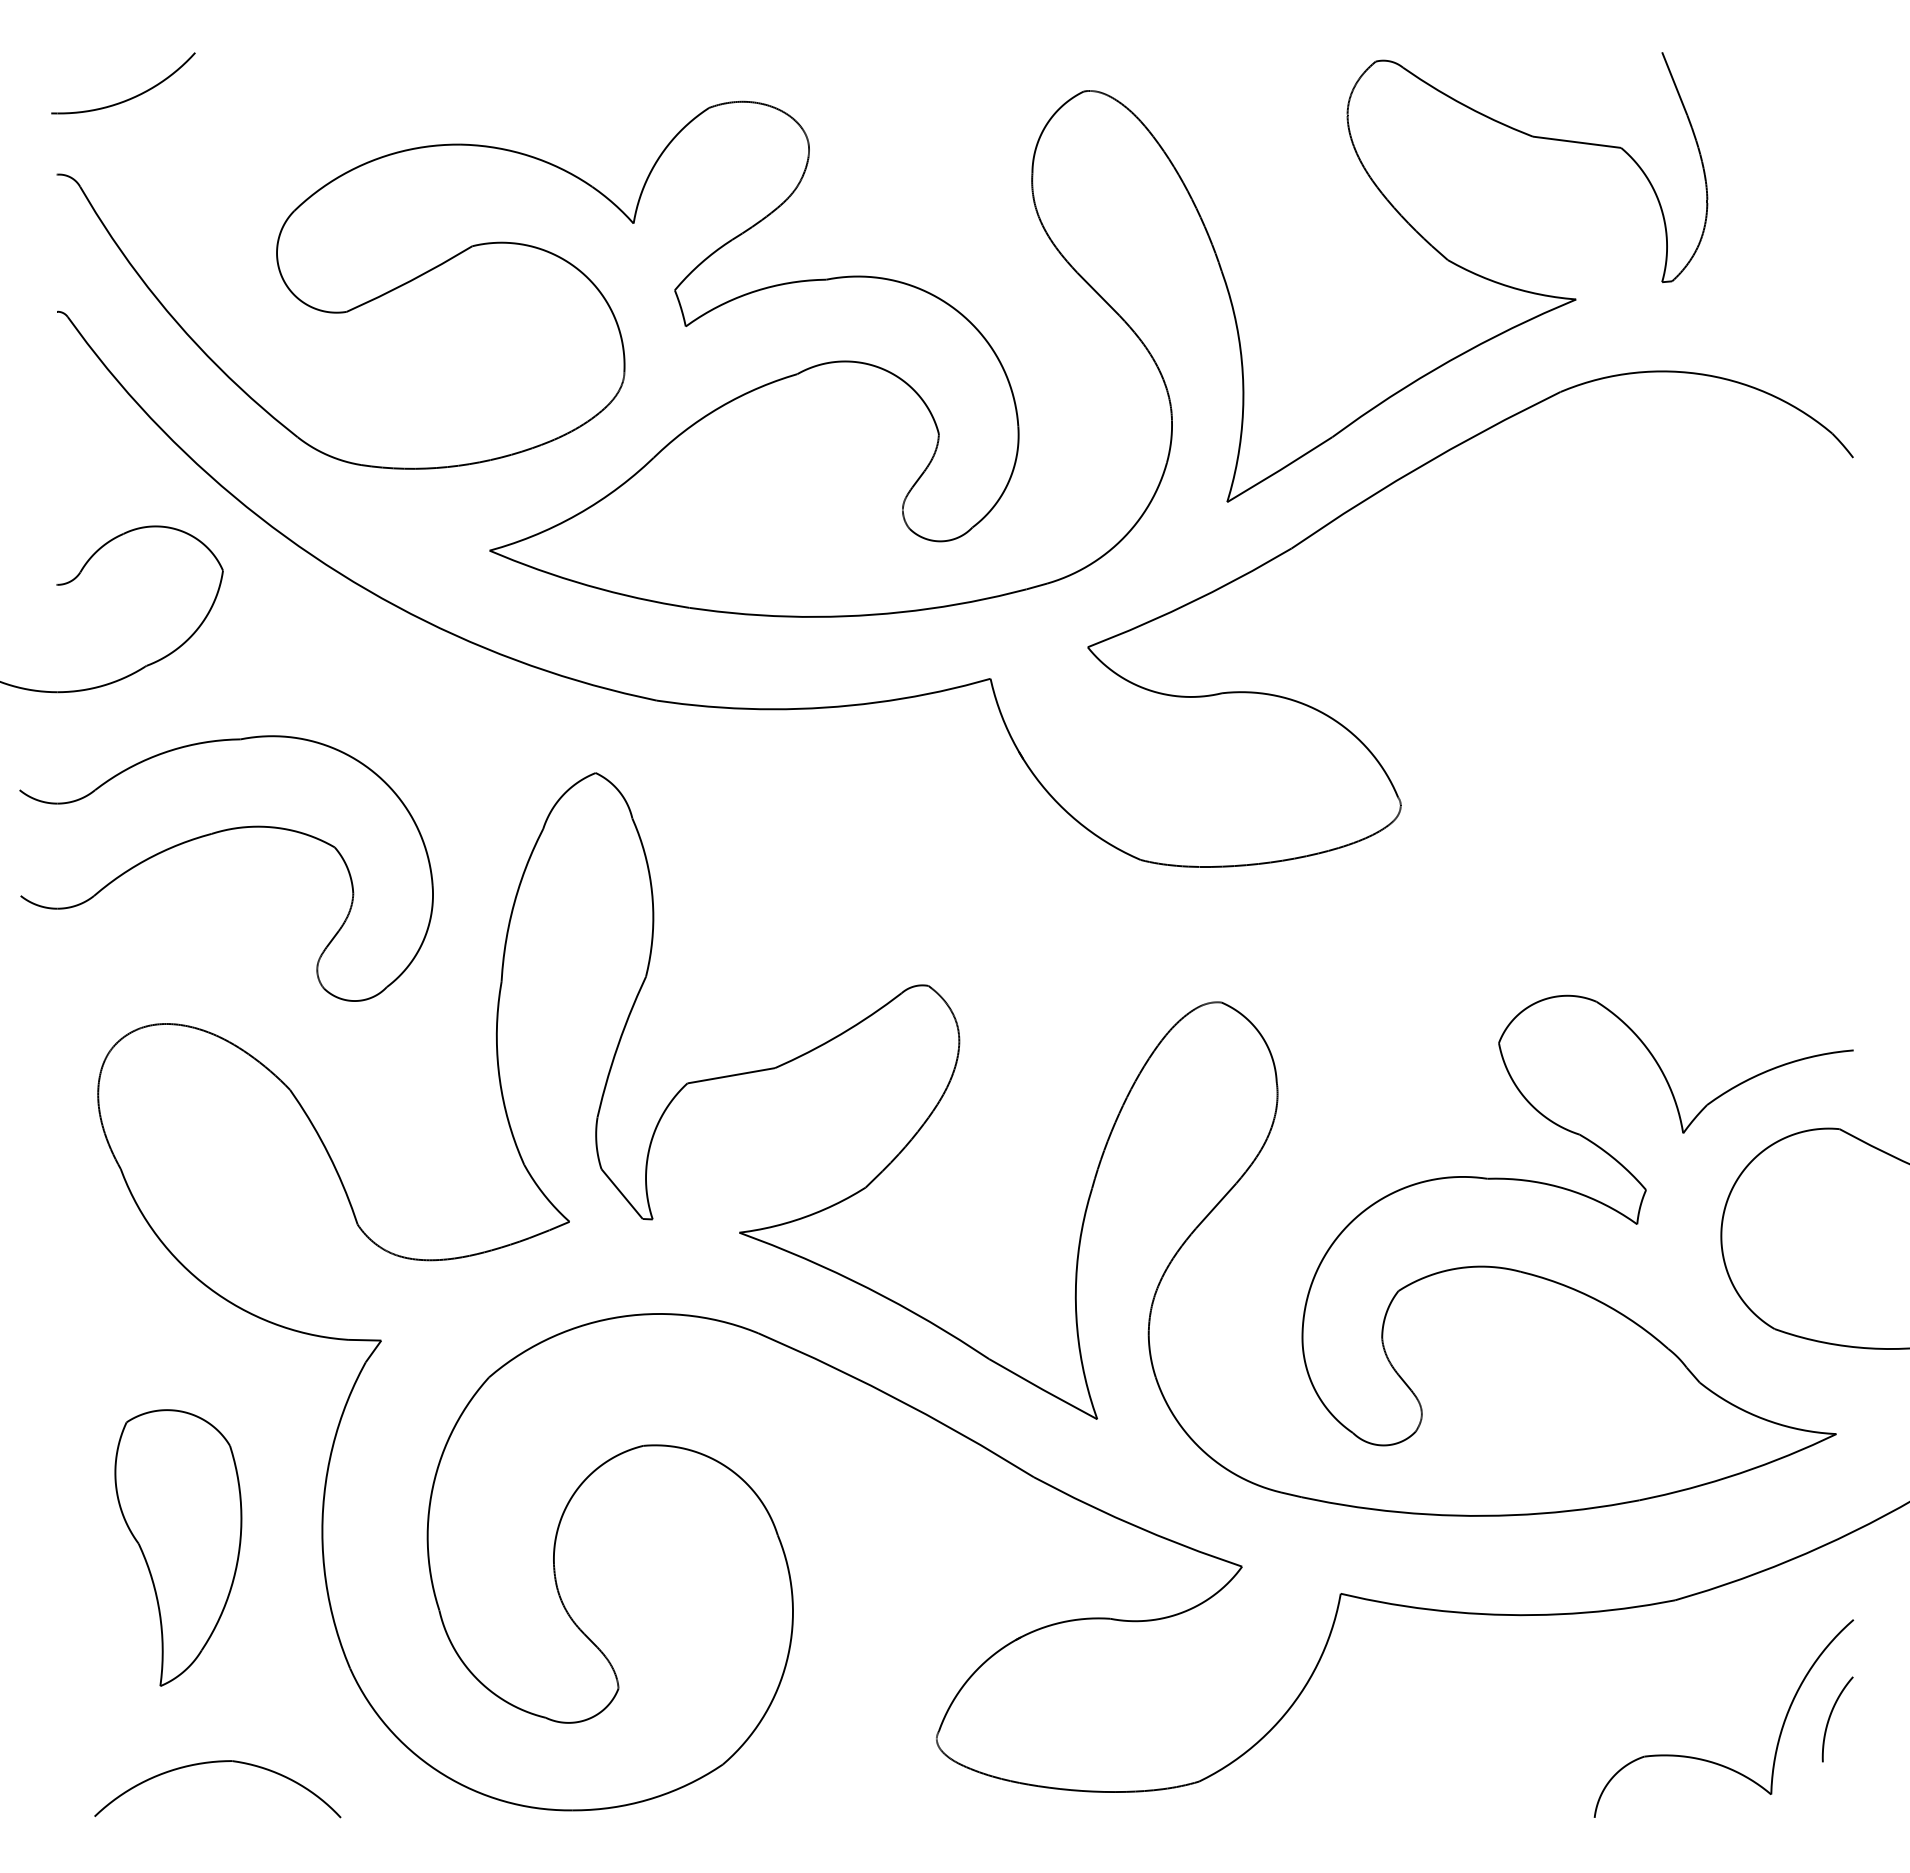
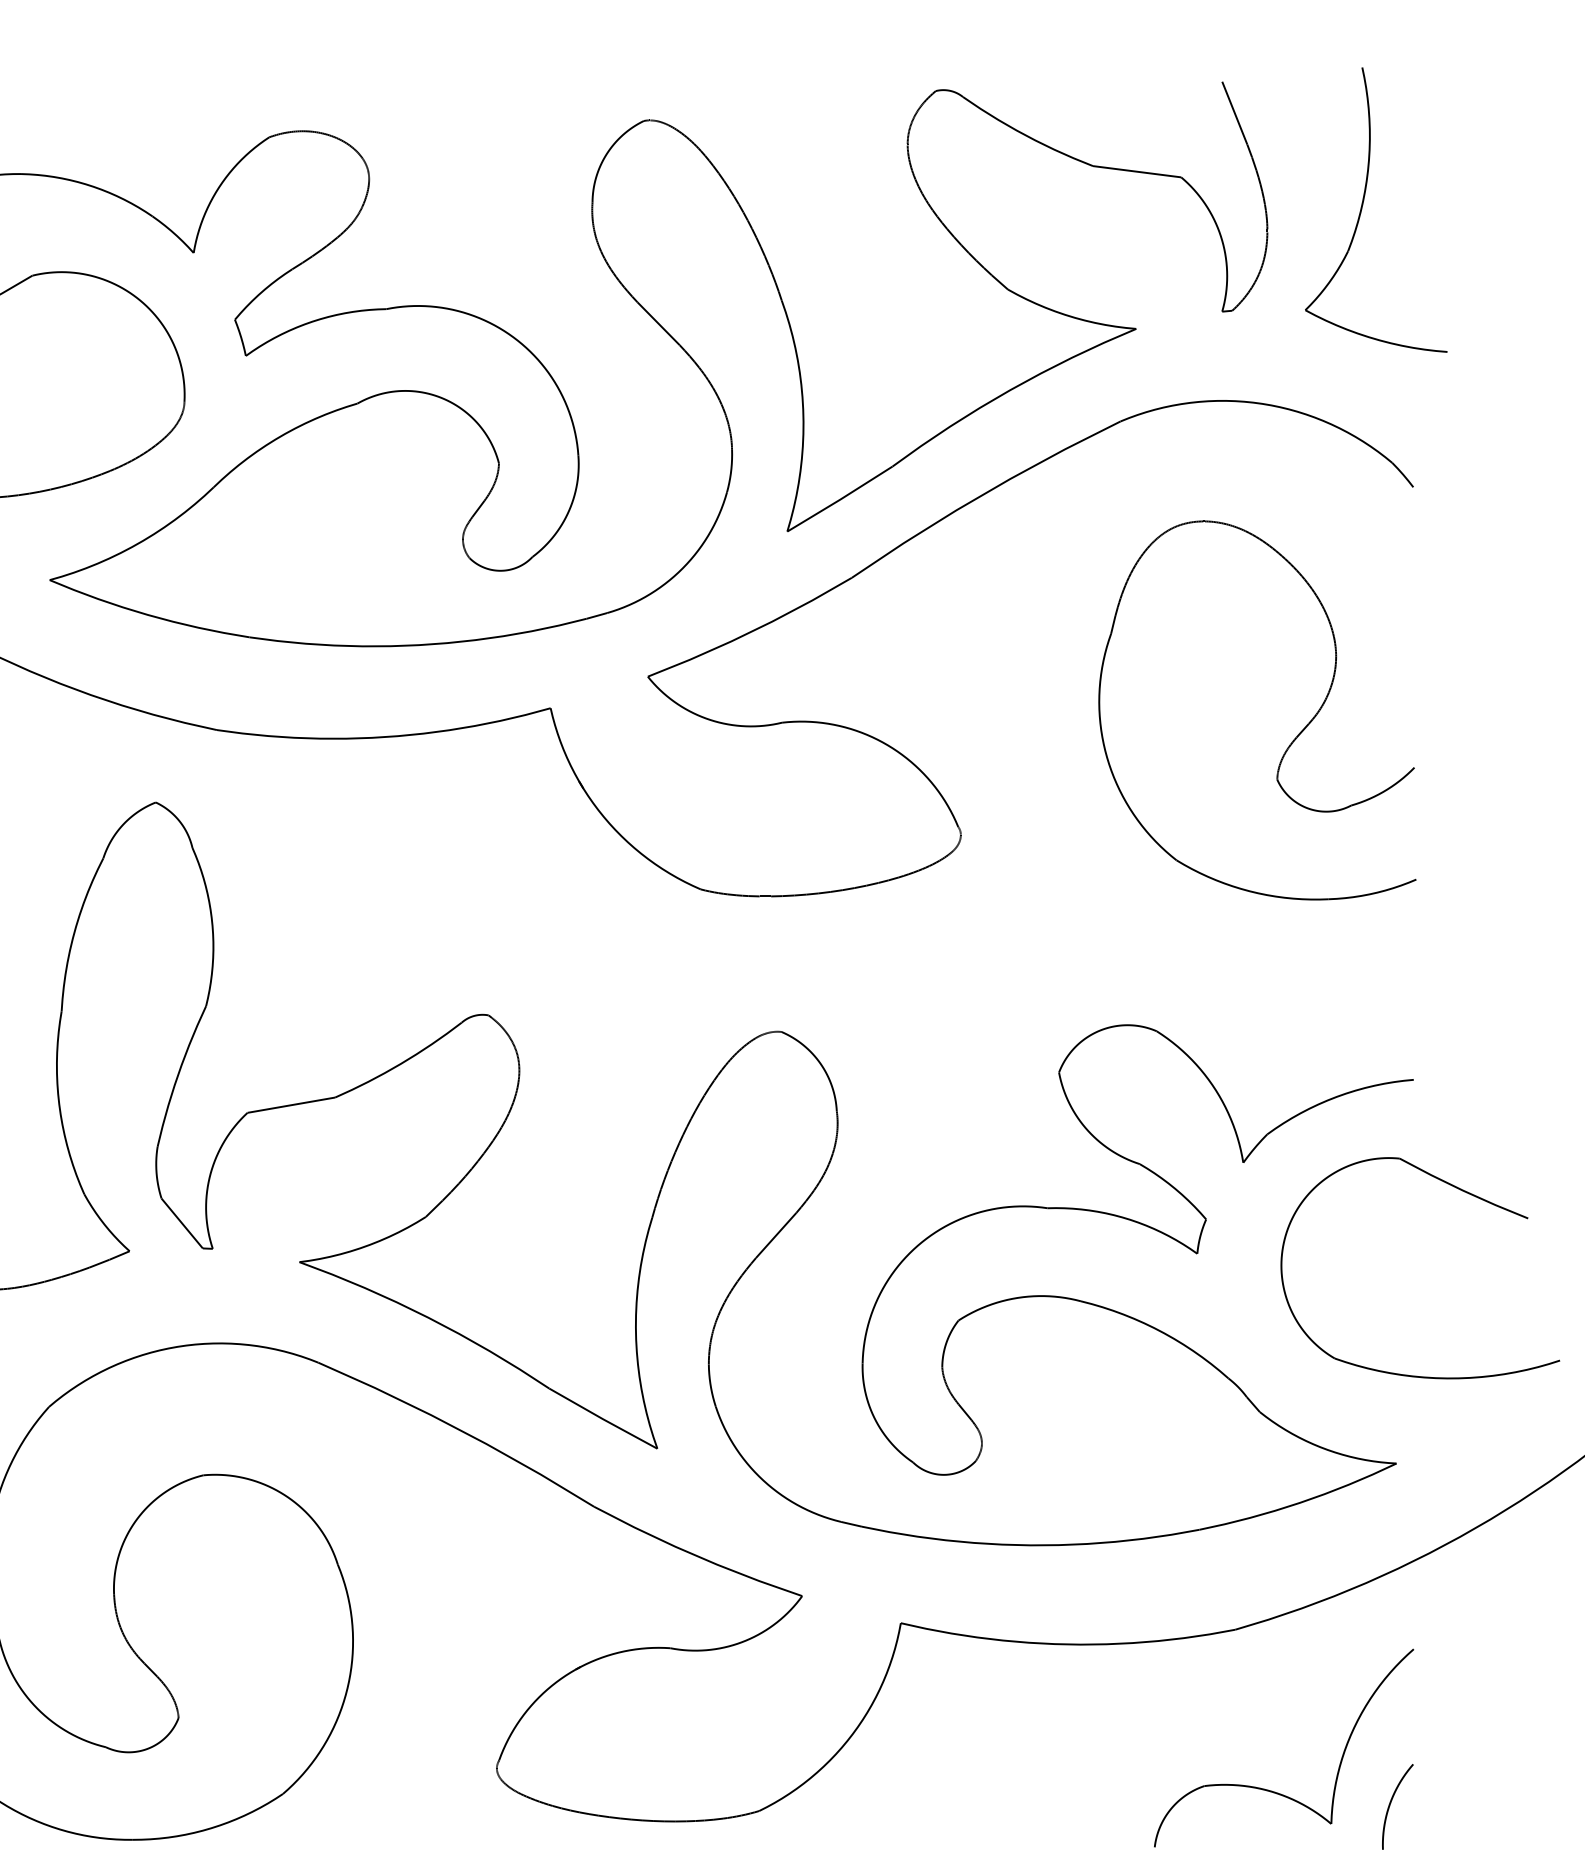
part: (1803, 175) -> (1363, 204), added
part: (1734, 708) -> (1294, 737), added
curve: (1830, 1718) -> (1390, 1805), moved

